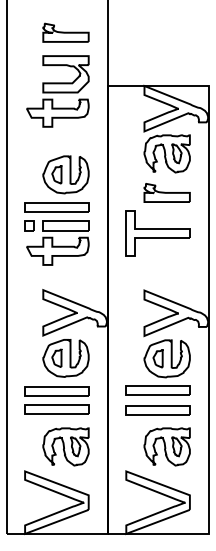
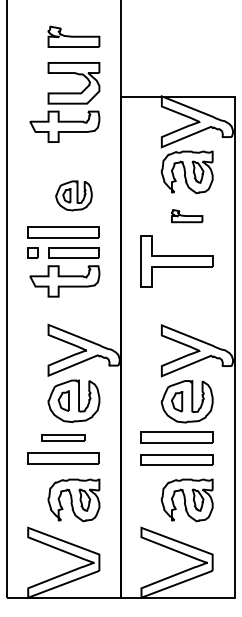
part: (65, 174) -> (73, 195), size x0.7
part: (166, 192) -> (186, 215), size x0.6
part: (56, 391) -> (63, 438), size x0.6

